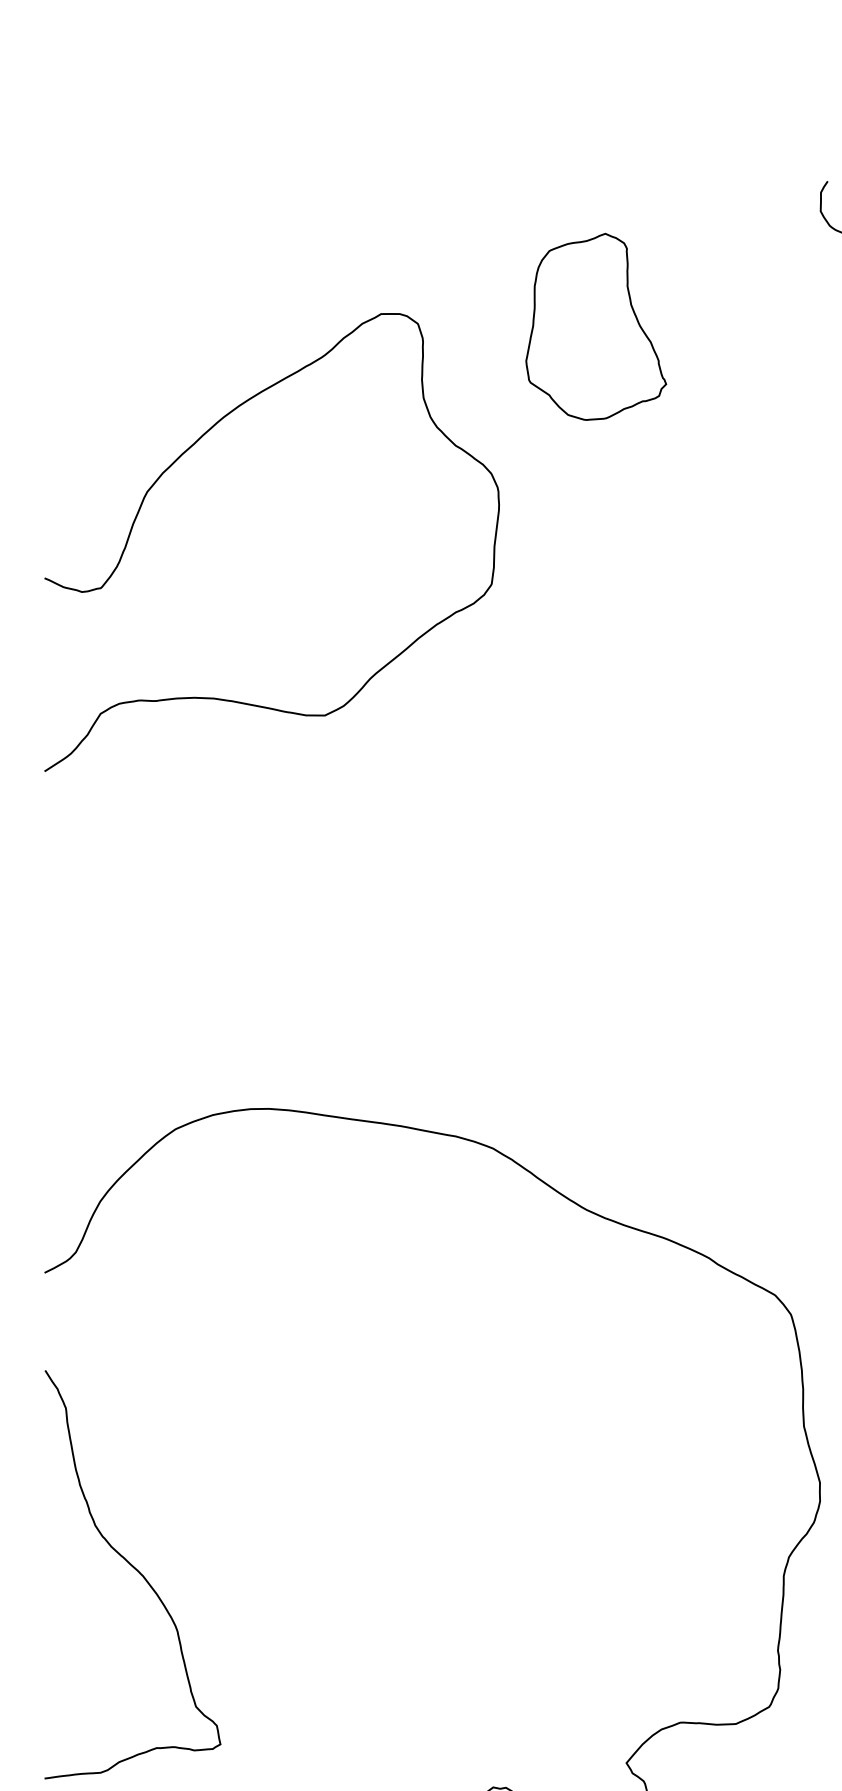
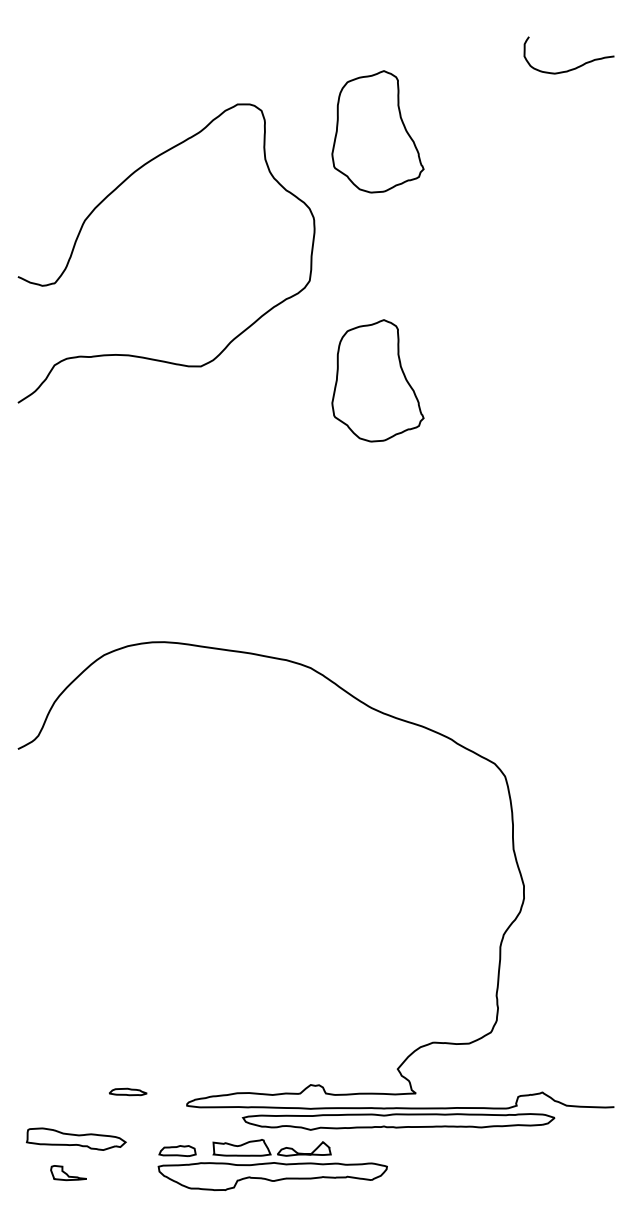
curve: (187, 452) -> (111, 194), moved
part: (595, 707) -> (377, 380), added
curve: (135, 1570) -> (77, 943), removed

